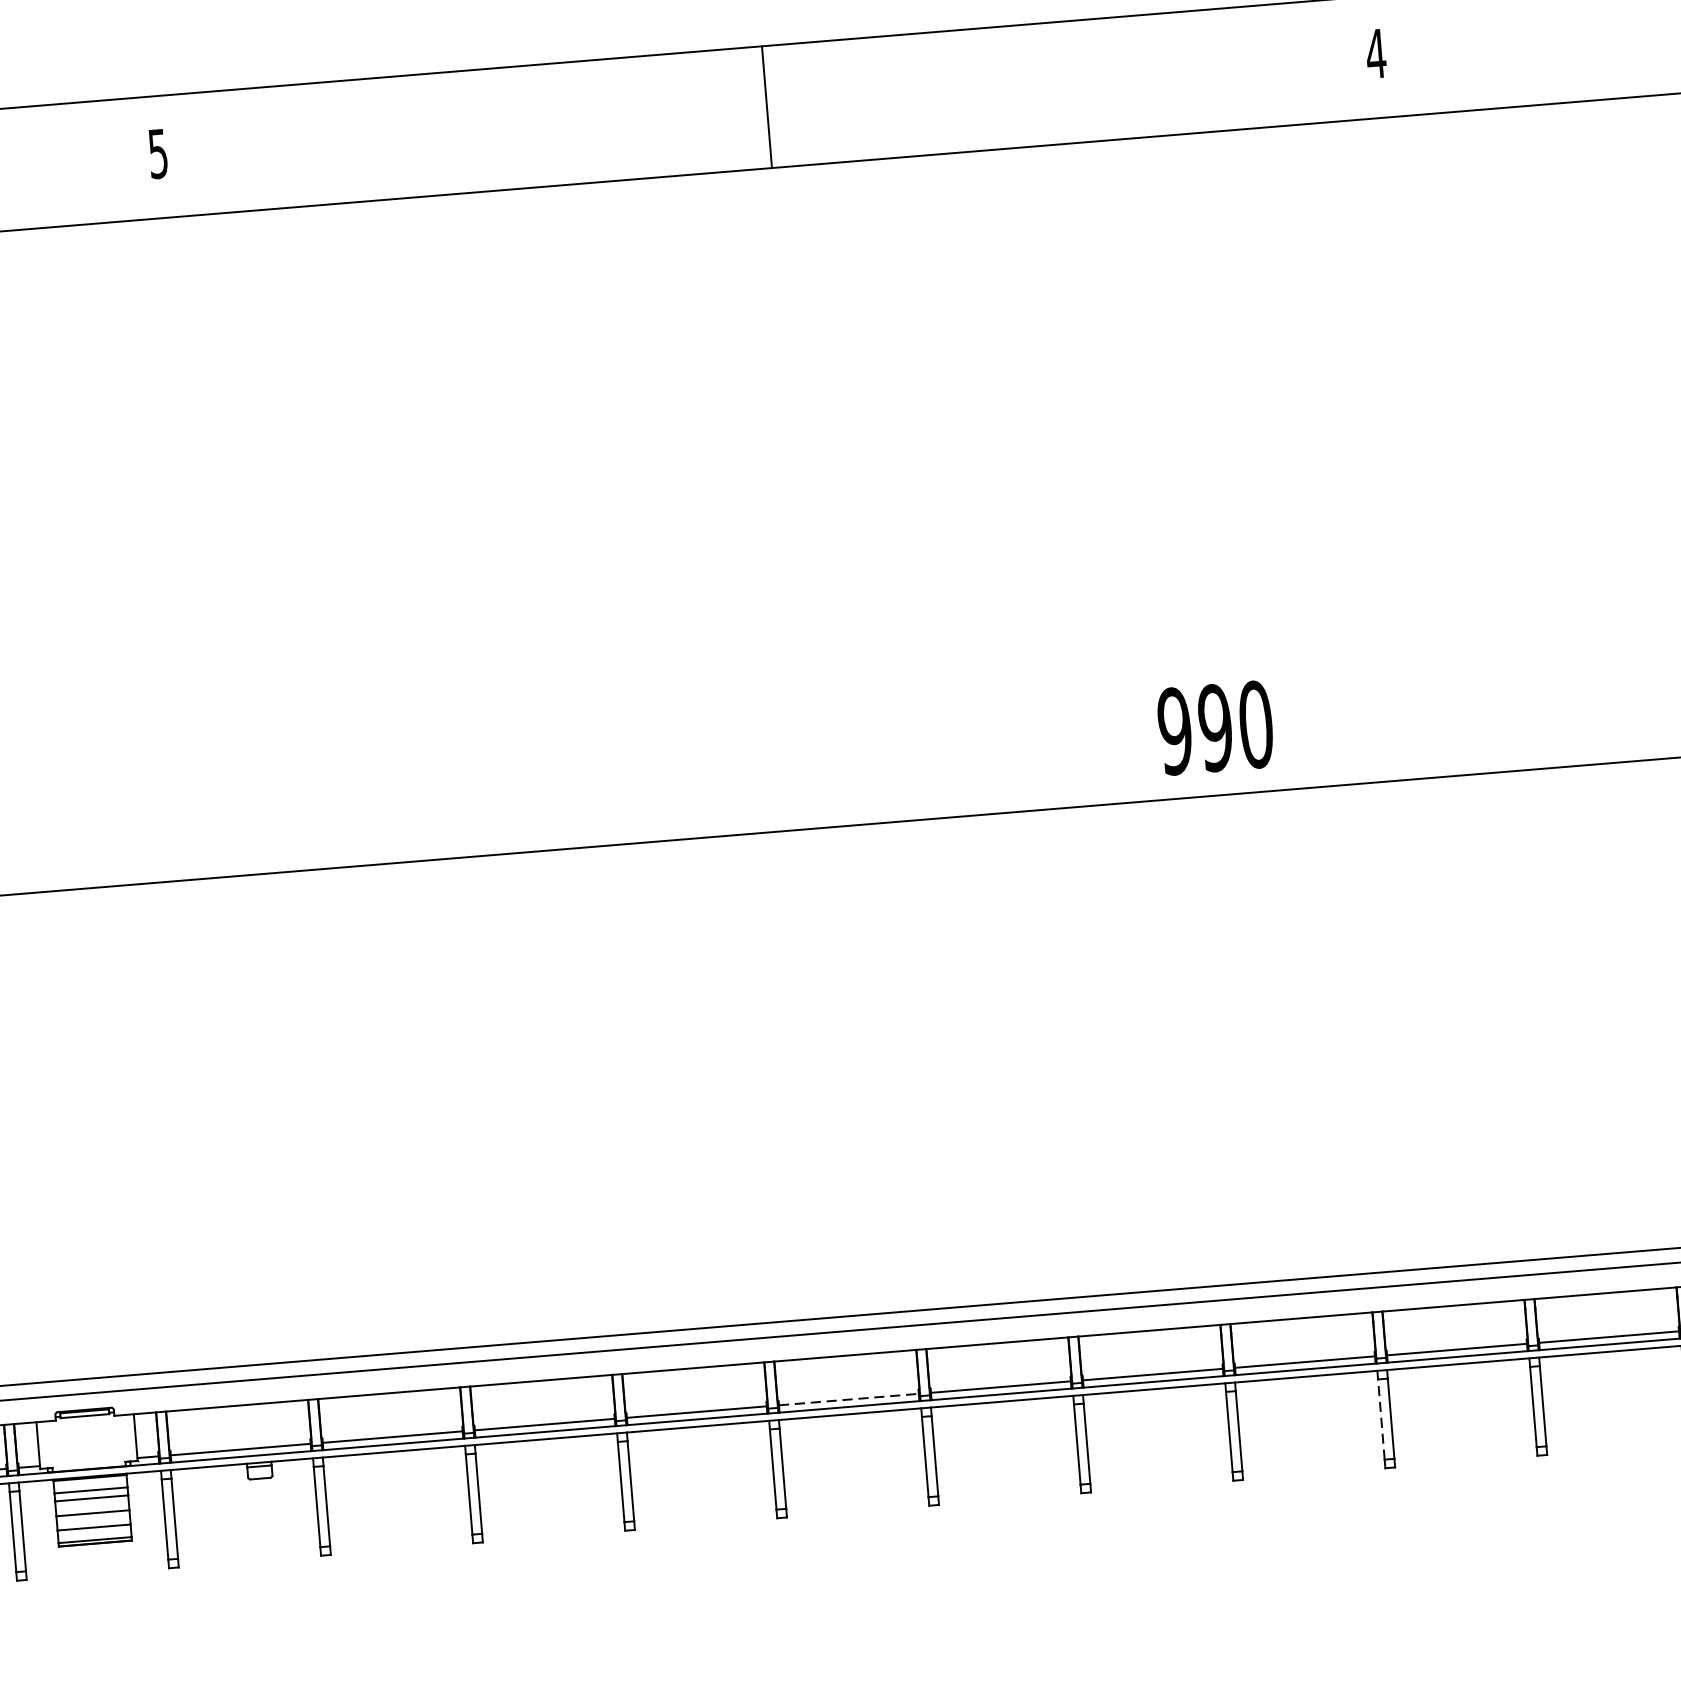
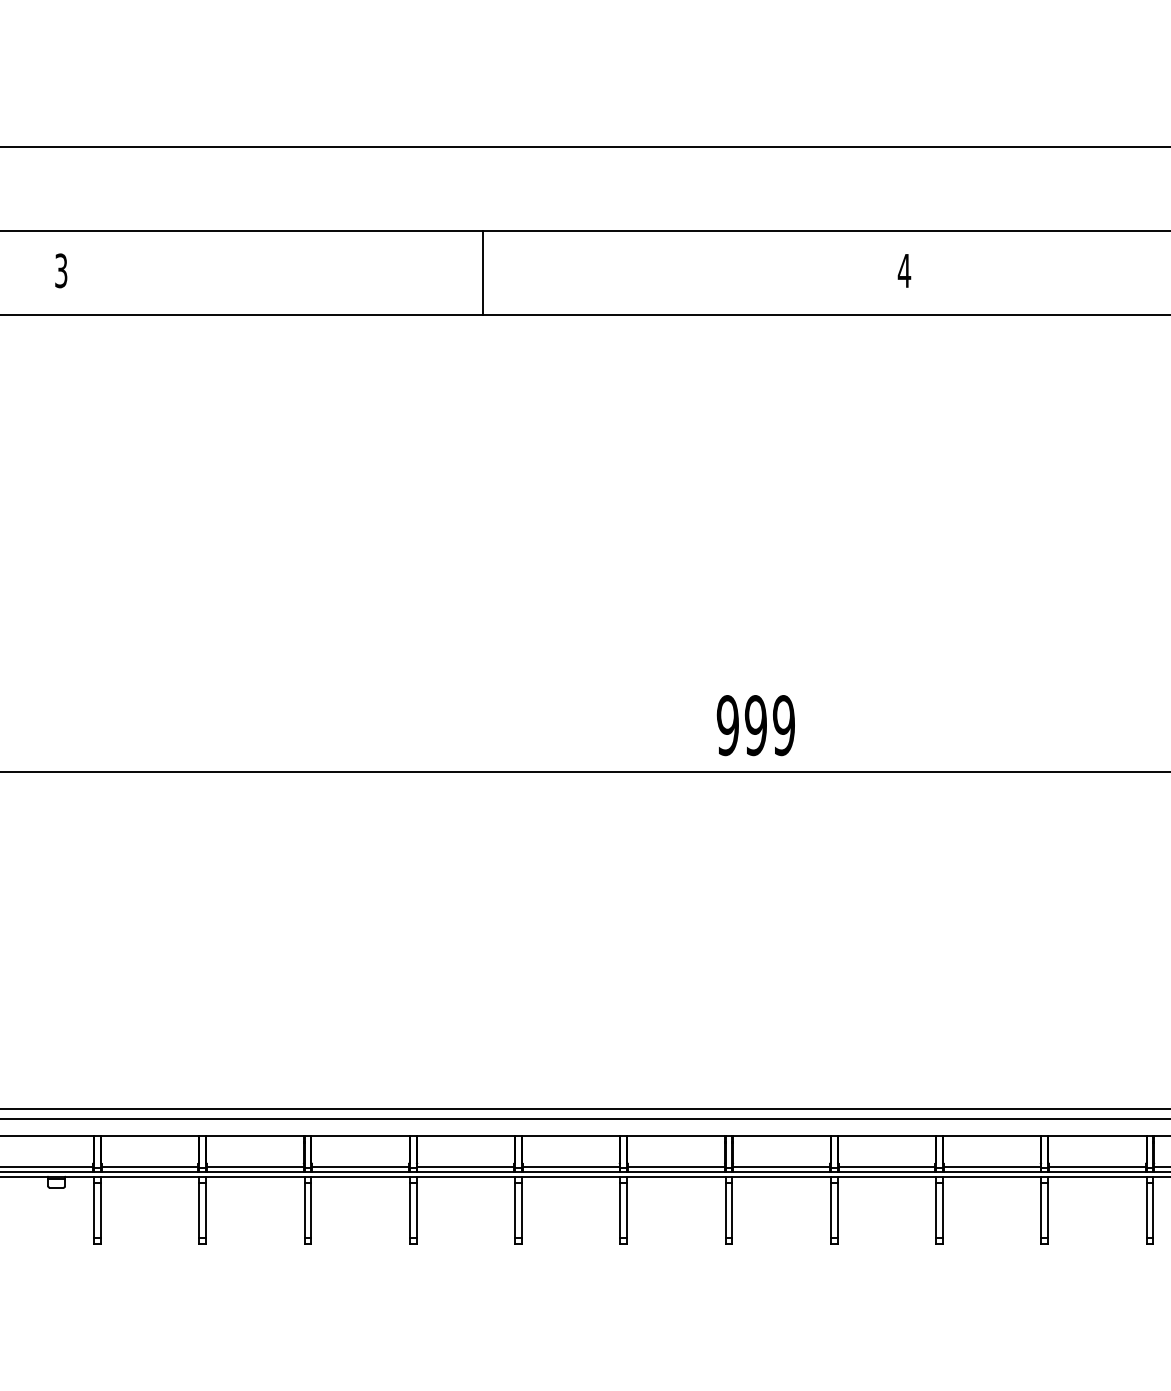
text: (158, 153) -> (61, 270), 5 -> 3
text: (1256, 724) -> (784, 725), 990 -> 999
line: (849, 1399) -> (466, 1166), dashed -> solid
line: (1380, 1419) -> (830, 1210), dashed -> solid

